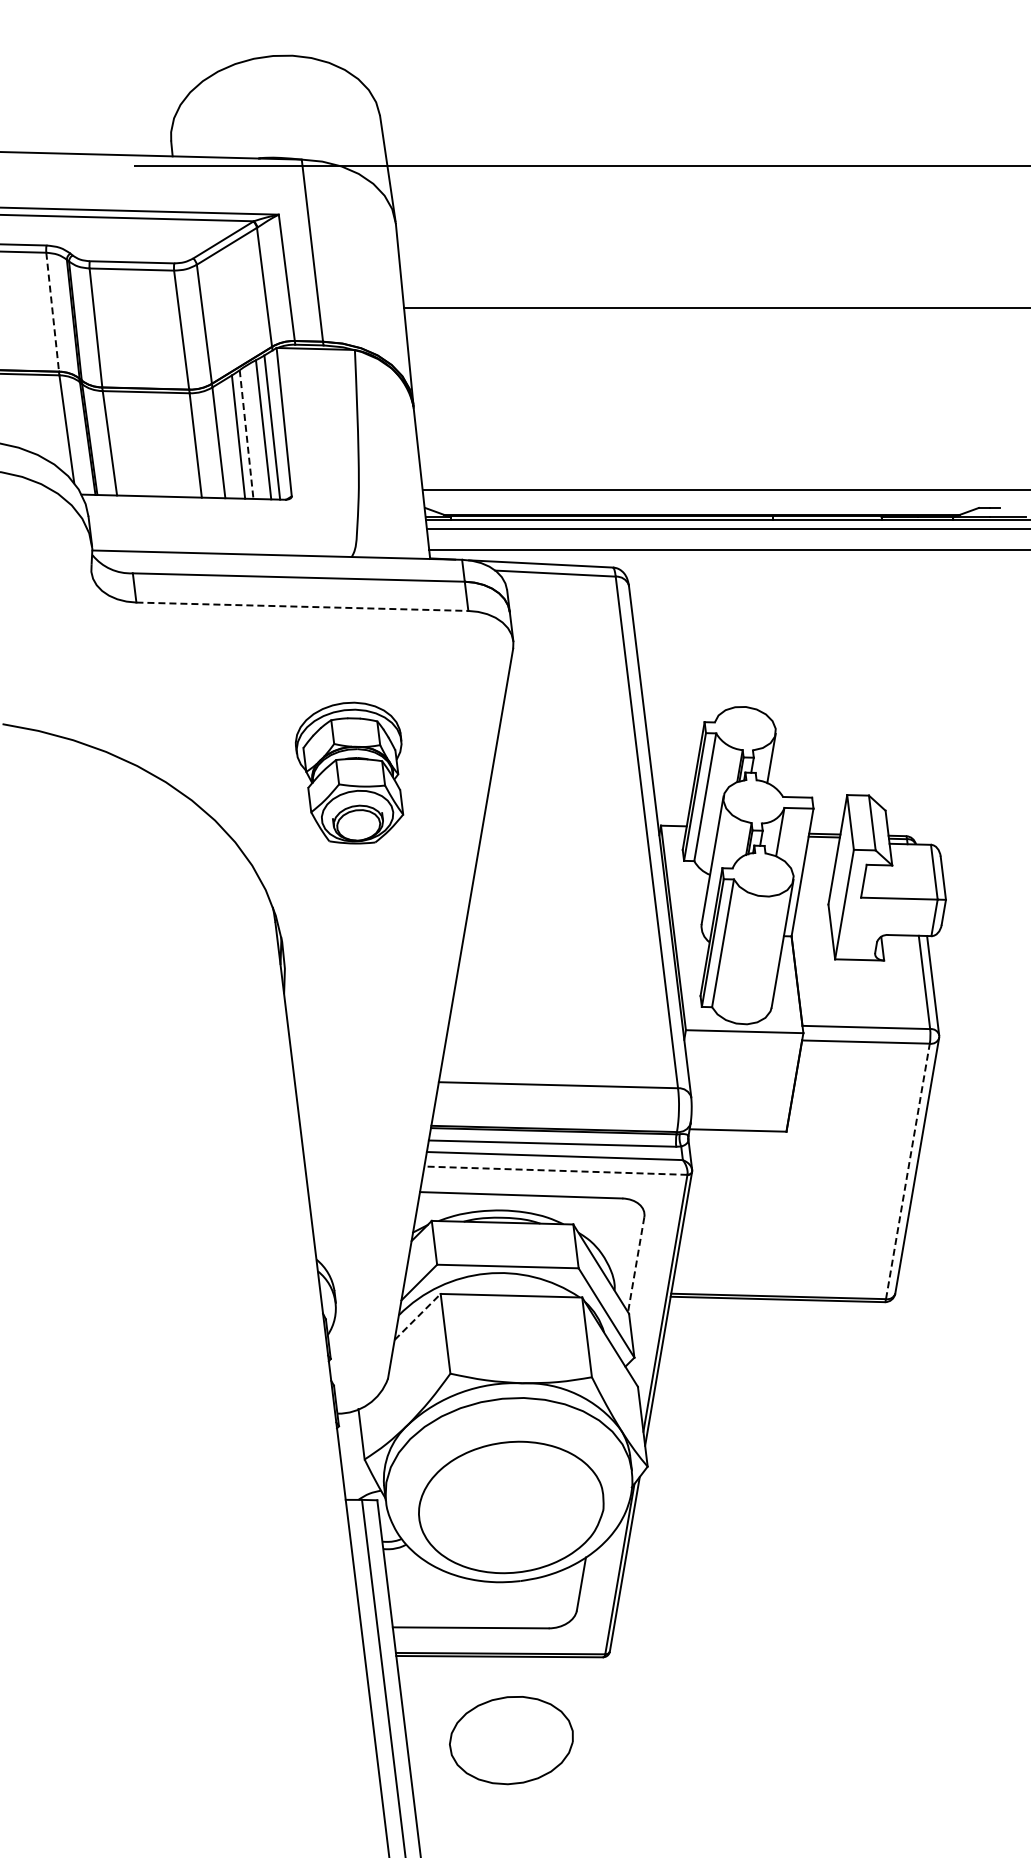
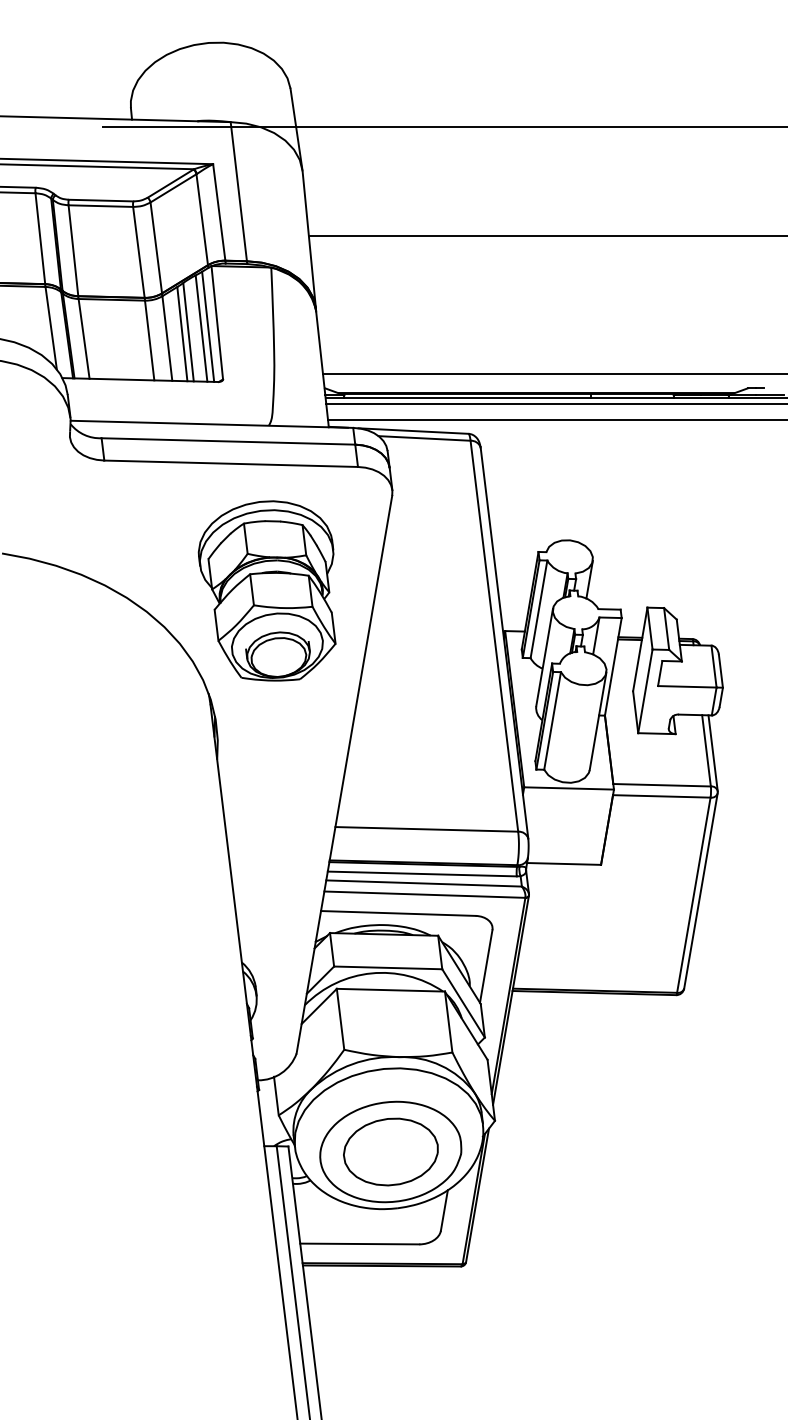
line: (52, 312) -> (40, 238), dashed -> solid
line: (246, 434) -> (188, 332), dashed -> solid
line: (302, 606) -> (231, 463), dashed -> solid
part: (349, 772) -> (267, 590), size x1.67
line: (555, 1170) -> (424, 894), dashed -> solid
line: (907, 1171) -> (693, 895), dashed -> solid
line: (636, 1265) -> (486, 967), dashed -> solid
line: (417, 1316) -> (319, 1006), dashed -> solid
part: (511, 1740) -> (390, 1152), moved

